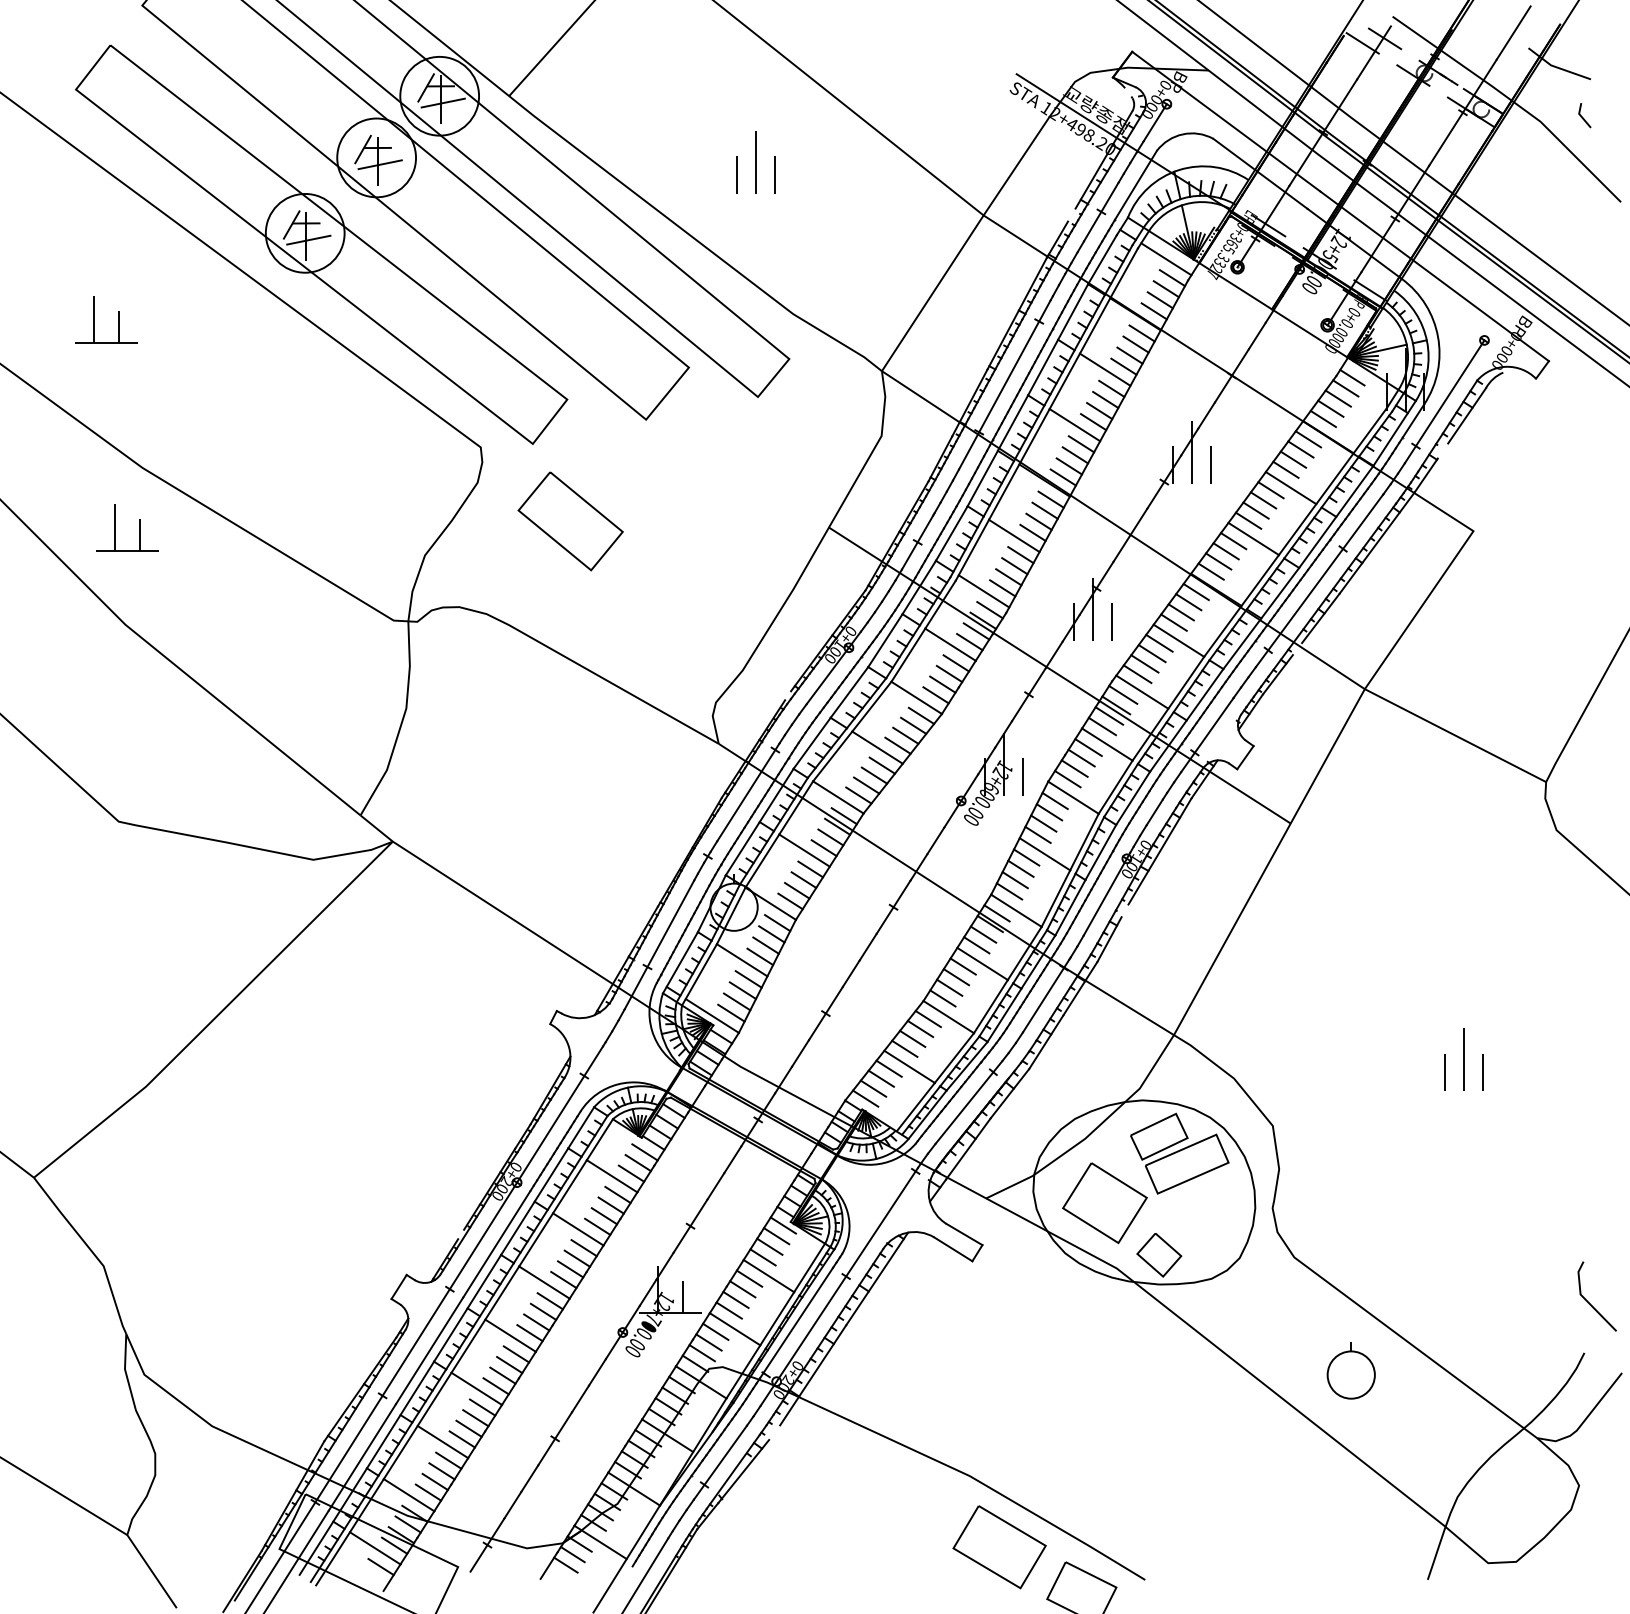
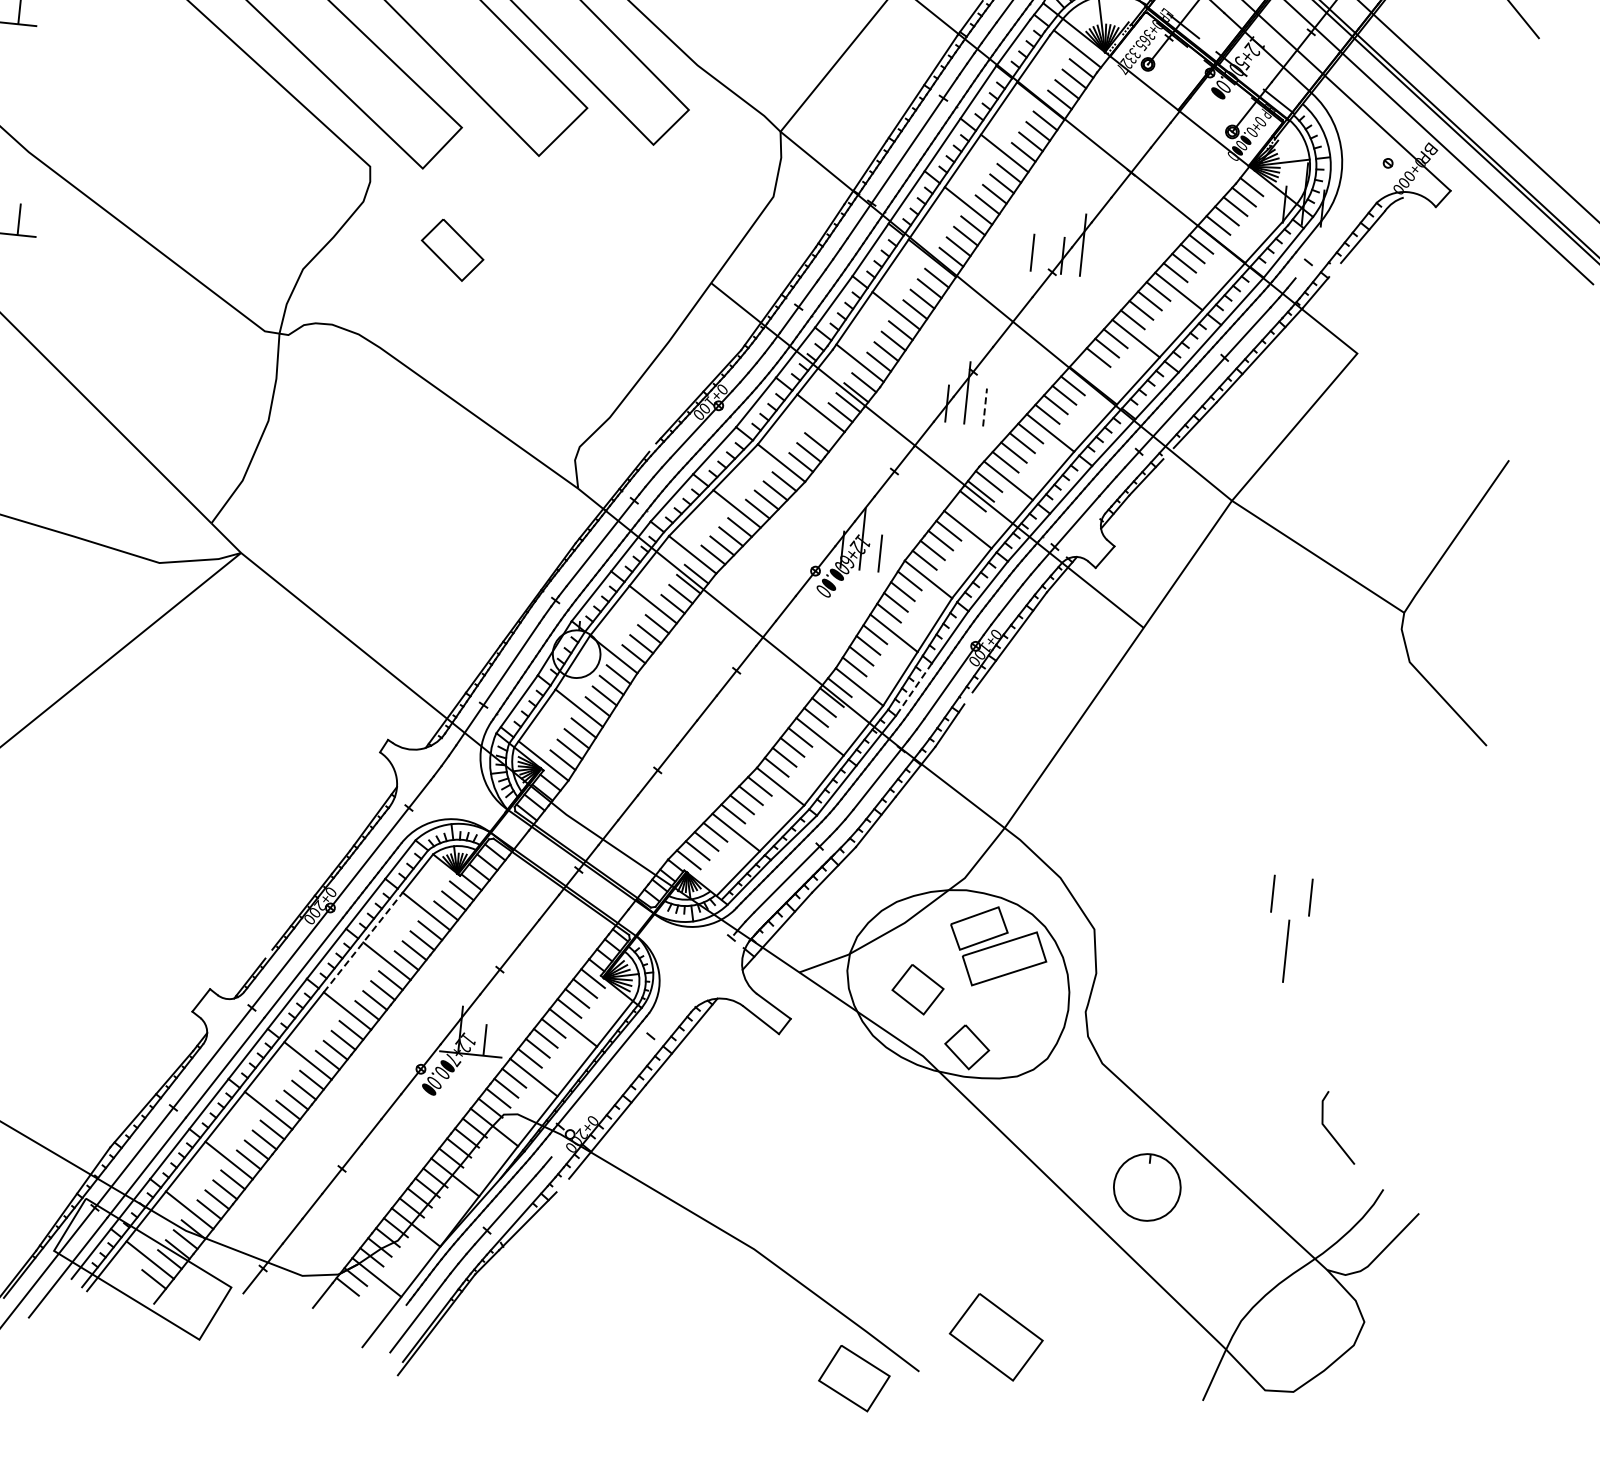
line: (1444, 401) -> (1341, 220), removed
line: (1210, 464) -> (1032, 252), moved
part: (570, 521) -> (452, 250), size x0.6
line: (1210, 571) -> (1089, 366), removed
line: (1111, 622) -> (984, 407), solid -> dashed
line: (956, 663) -> (825, 432), removed
line: (1101, 726) -> (963, 510), removed
line: (1070, 908) -> (913, 690), solid -> dashed
line: (1463, 1059) -> (1285, 950), moved
part: (1104, 1203) -> (917, 989), size x0.6
line: (553, 1212) -> (363, 941), solid -> dashed
line: (838, 1286) -> (642, 1045), removed
line: (1589, 1302) -> (1330, 1132), moved
circle: (1350, 1374) -> (1146, 1186), size x1.4
part: (999, 1547) -> (996, 1337), moved
line: (565, 1564) -> (339, 1296), removed

